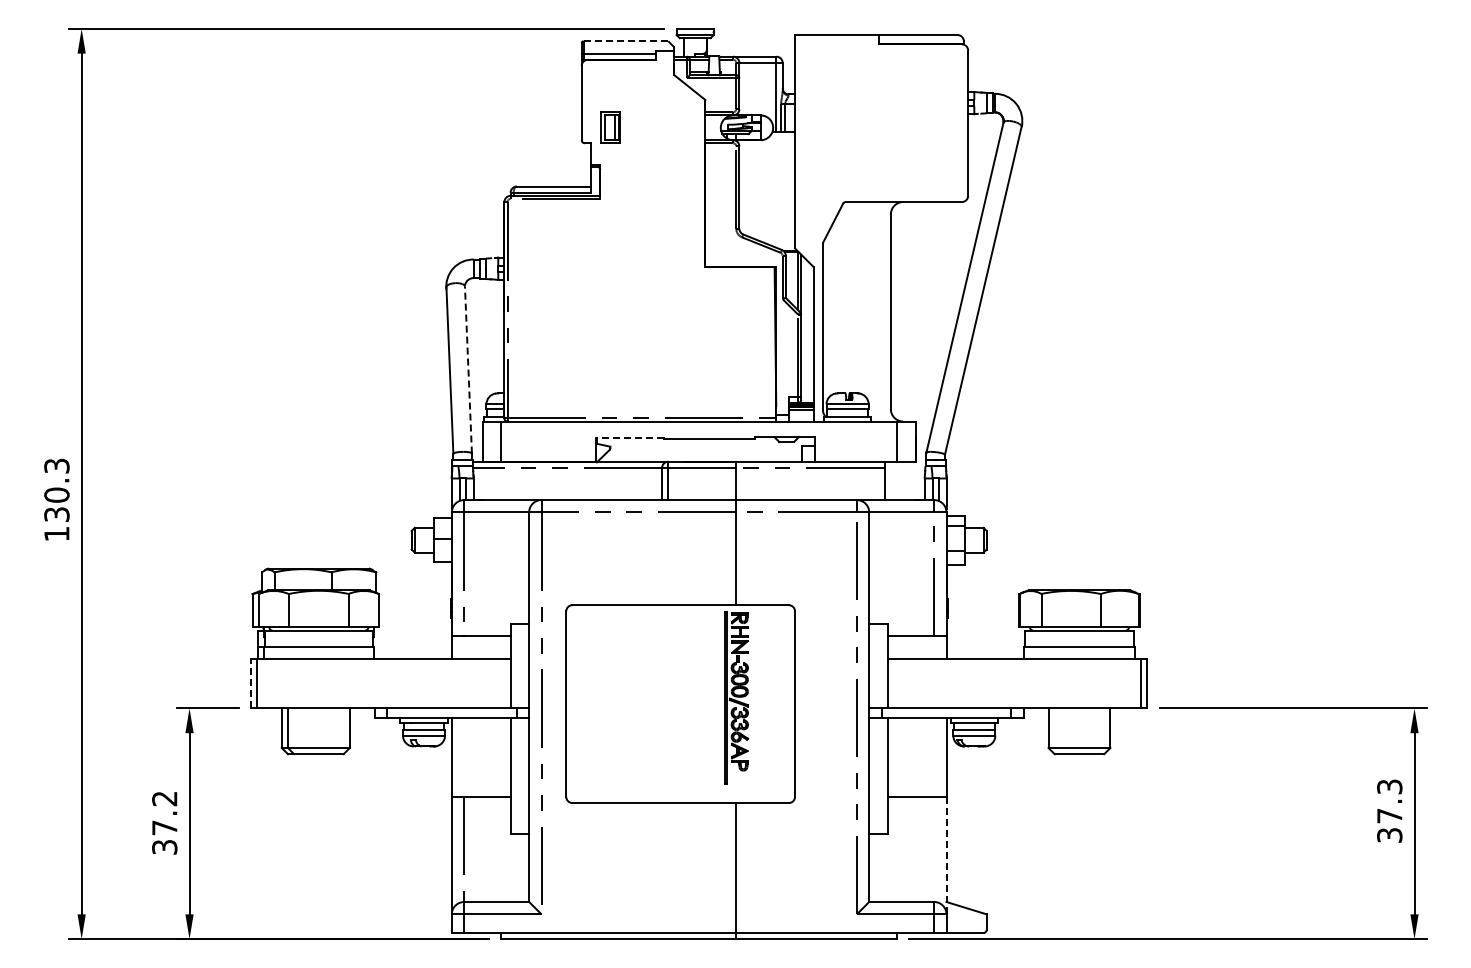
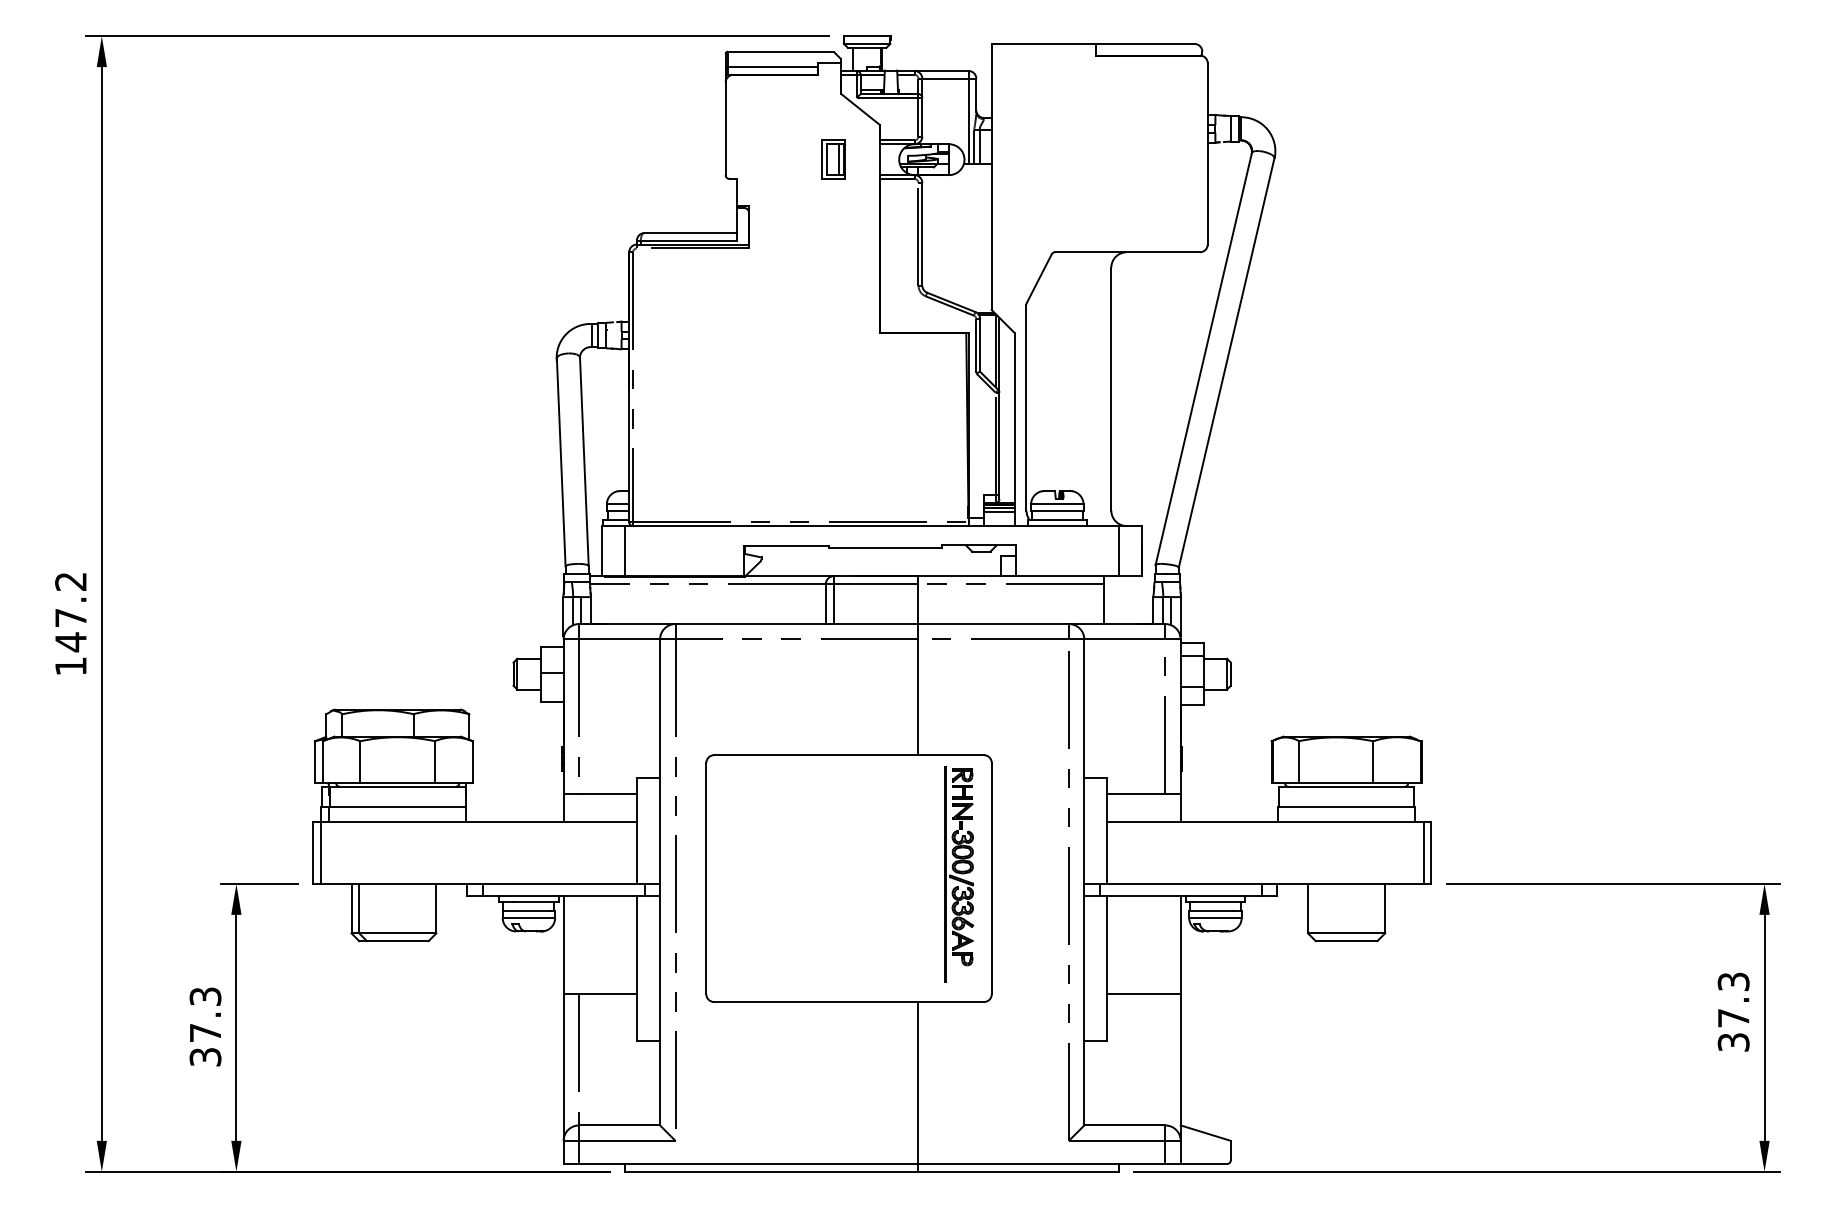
line: (626, 41) -> (781, 51), dashed -> solid
part: (610, 127) -> (833, 159), moved
line: (468, 369) -> (584, 461), dashed -> solid
line: (629, 437) -> (785, 545), dashed -> solid
text: (56, 490) -> (70, 612), 130.3 -> 147.2
line: (250, 683) -> (312, 852), dashed -> solid
part: (736, 697) -> (958, 874), moved
text: (164, 798) -> (205, 996), 37.2 -> 37.3
line: (946, 855) -> (1180, 1067), dashed -> solid

